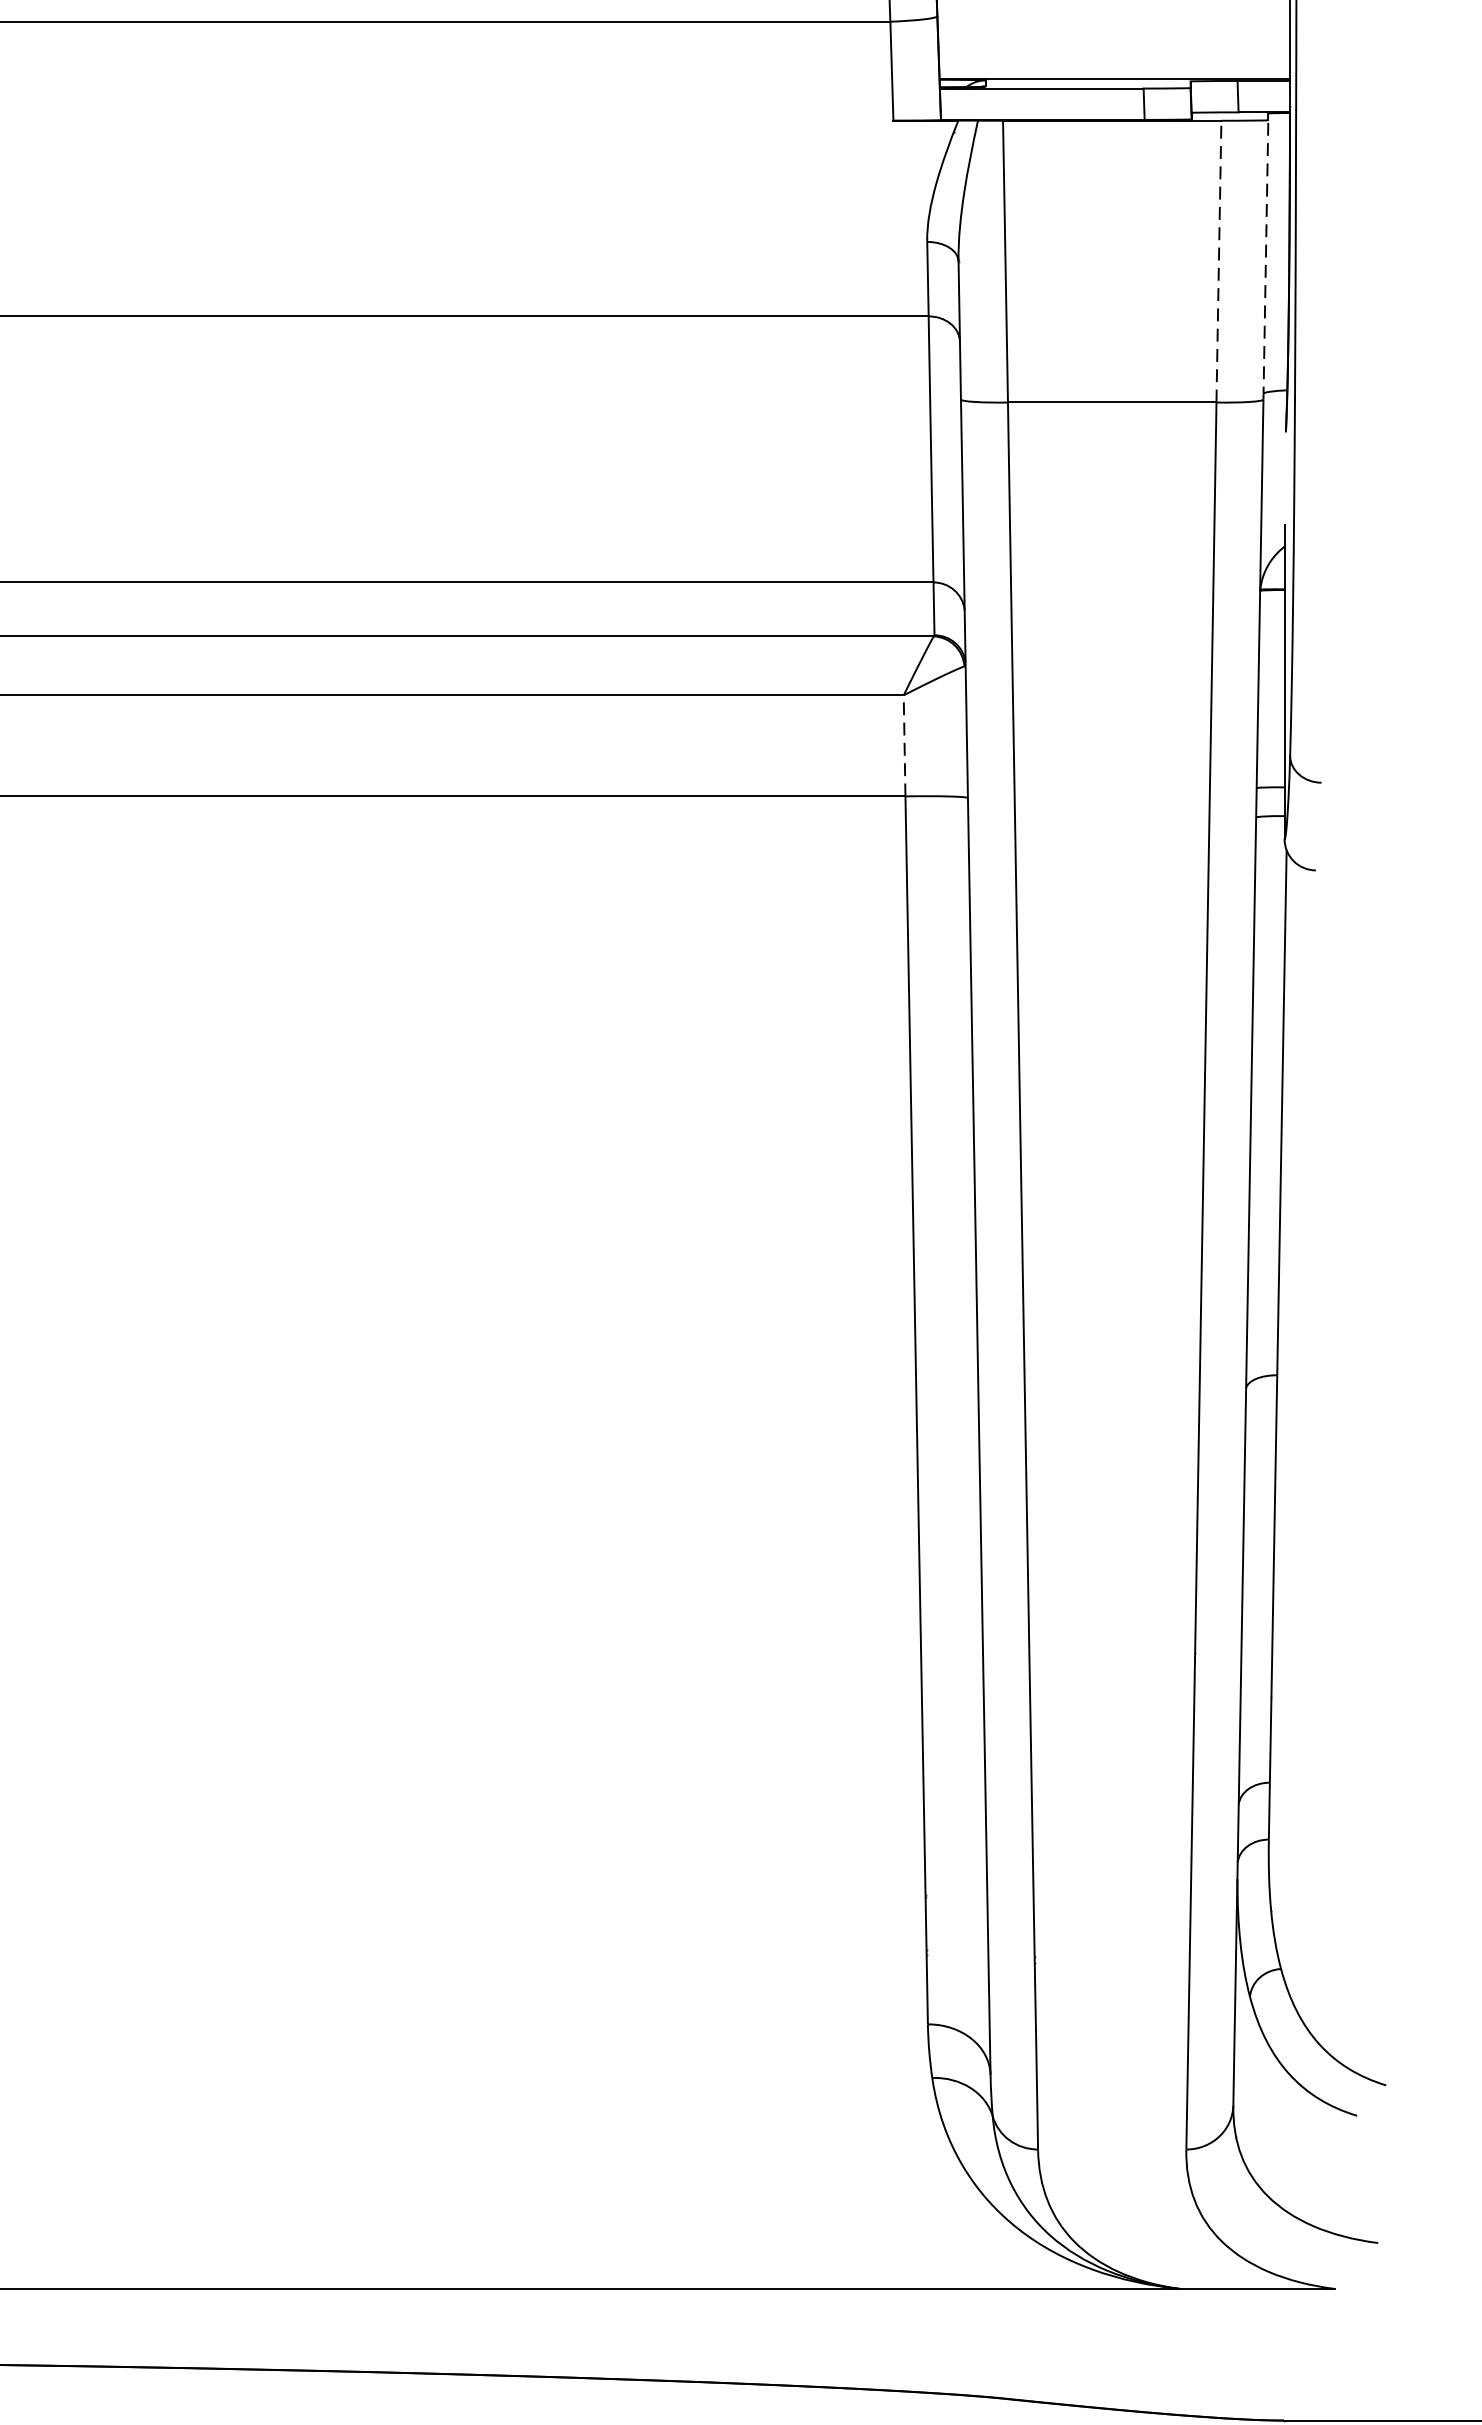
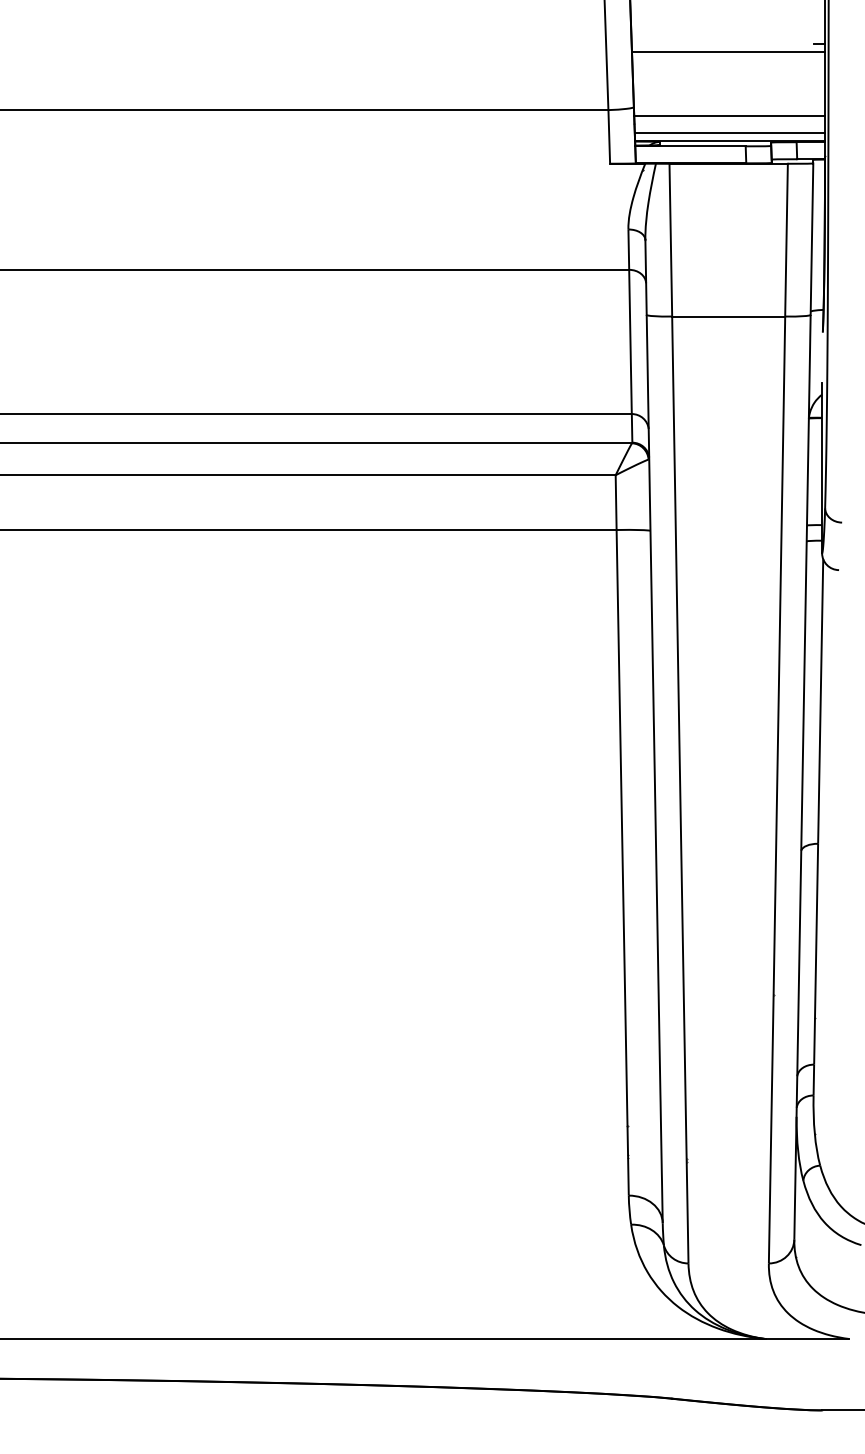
line: (1113, 33) -> (729, 116), added
line: (1113, 63) -> (729, 132), added
line: (1218, 260) -> (786, 239), dashed -> solid
line: (1265, 260) -> (811, 239), dashed -> solid
line: (905, 745) -> (616, 502), dashed -> solid

